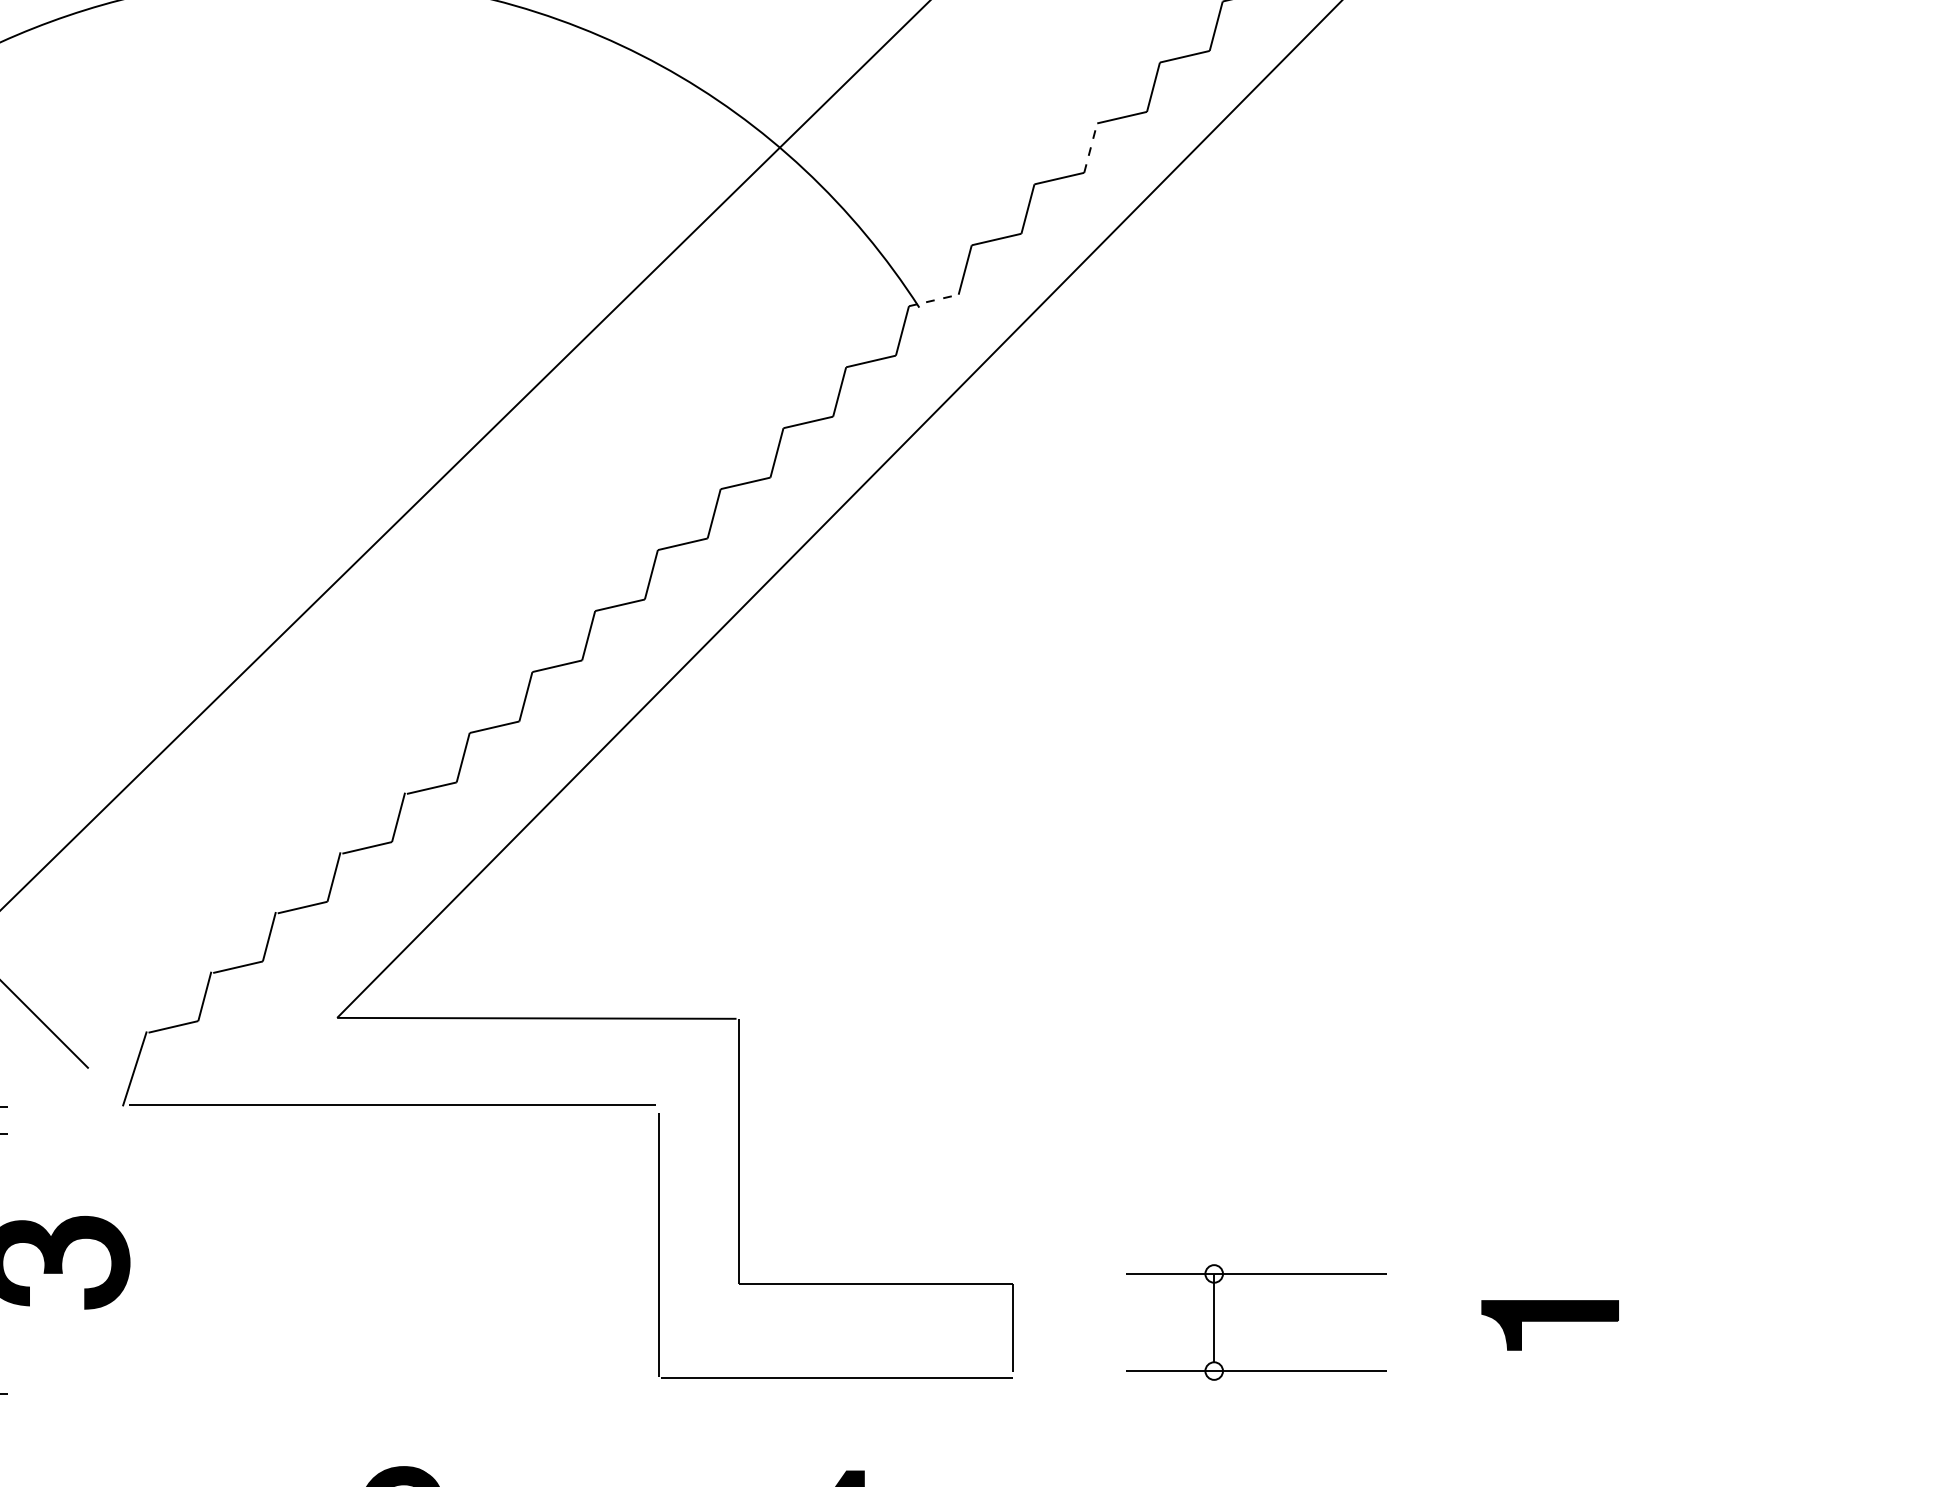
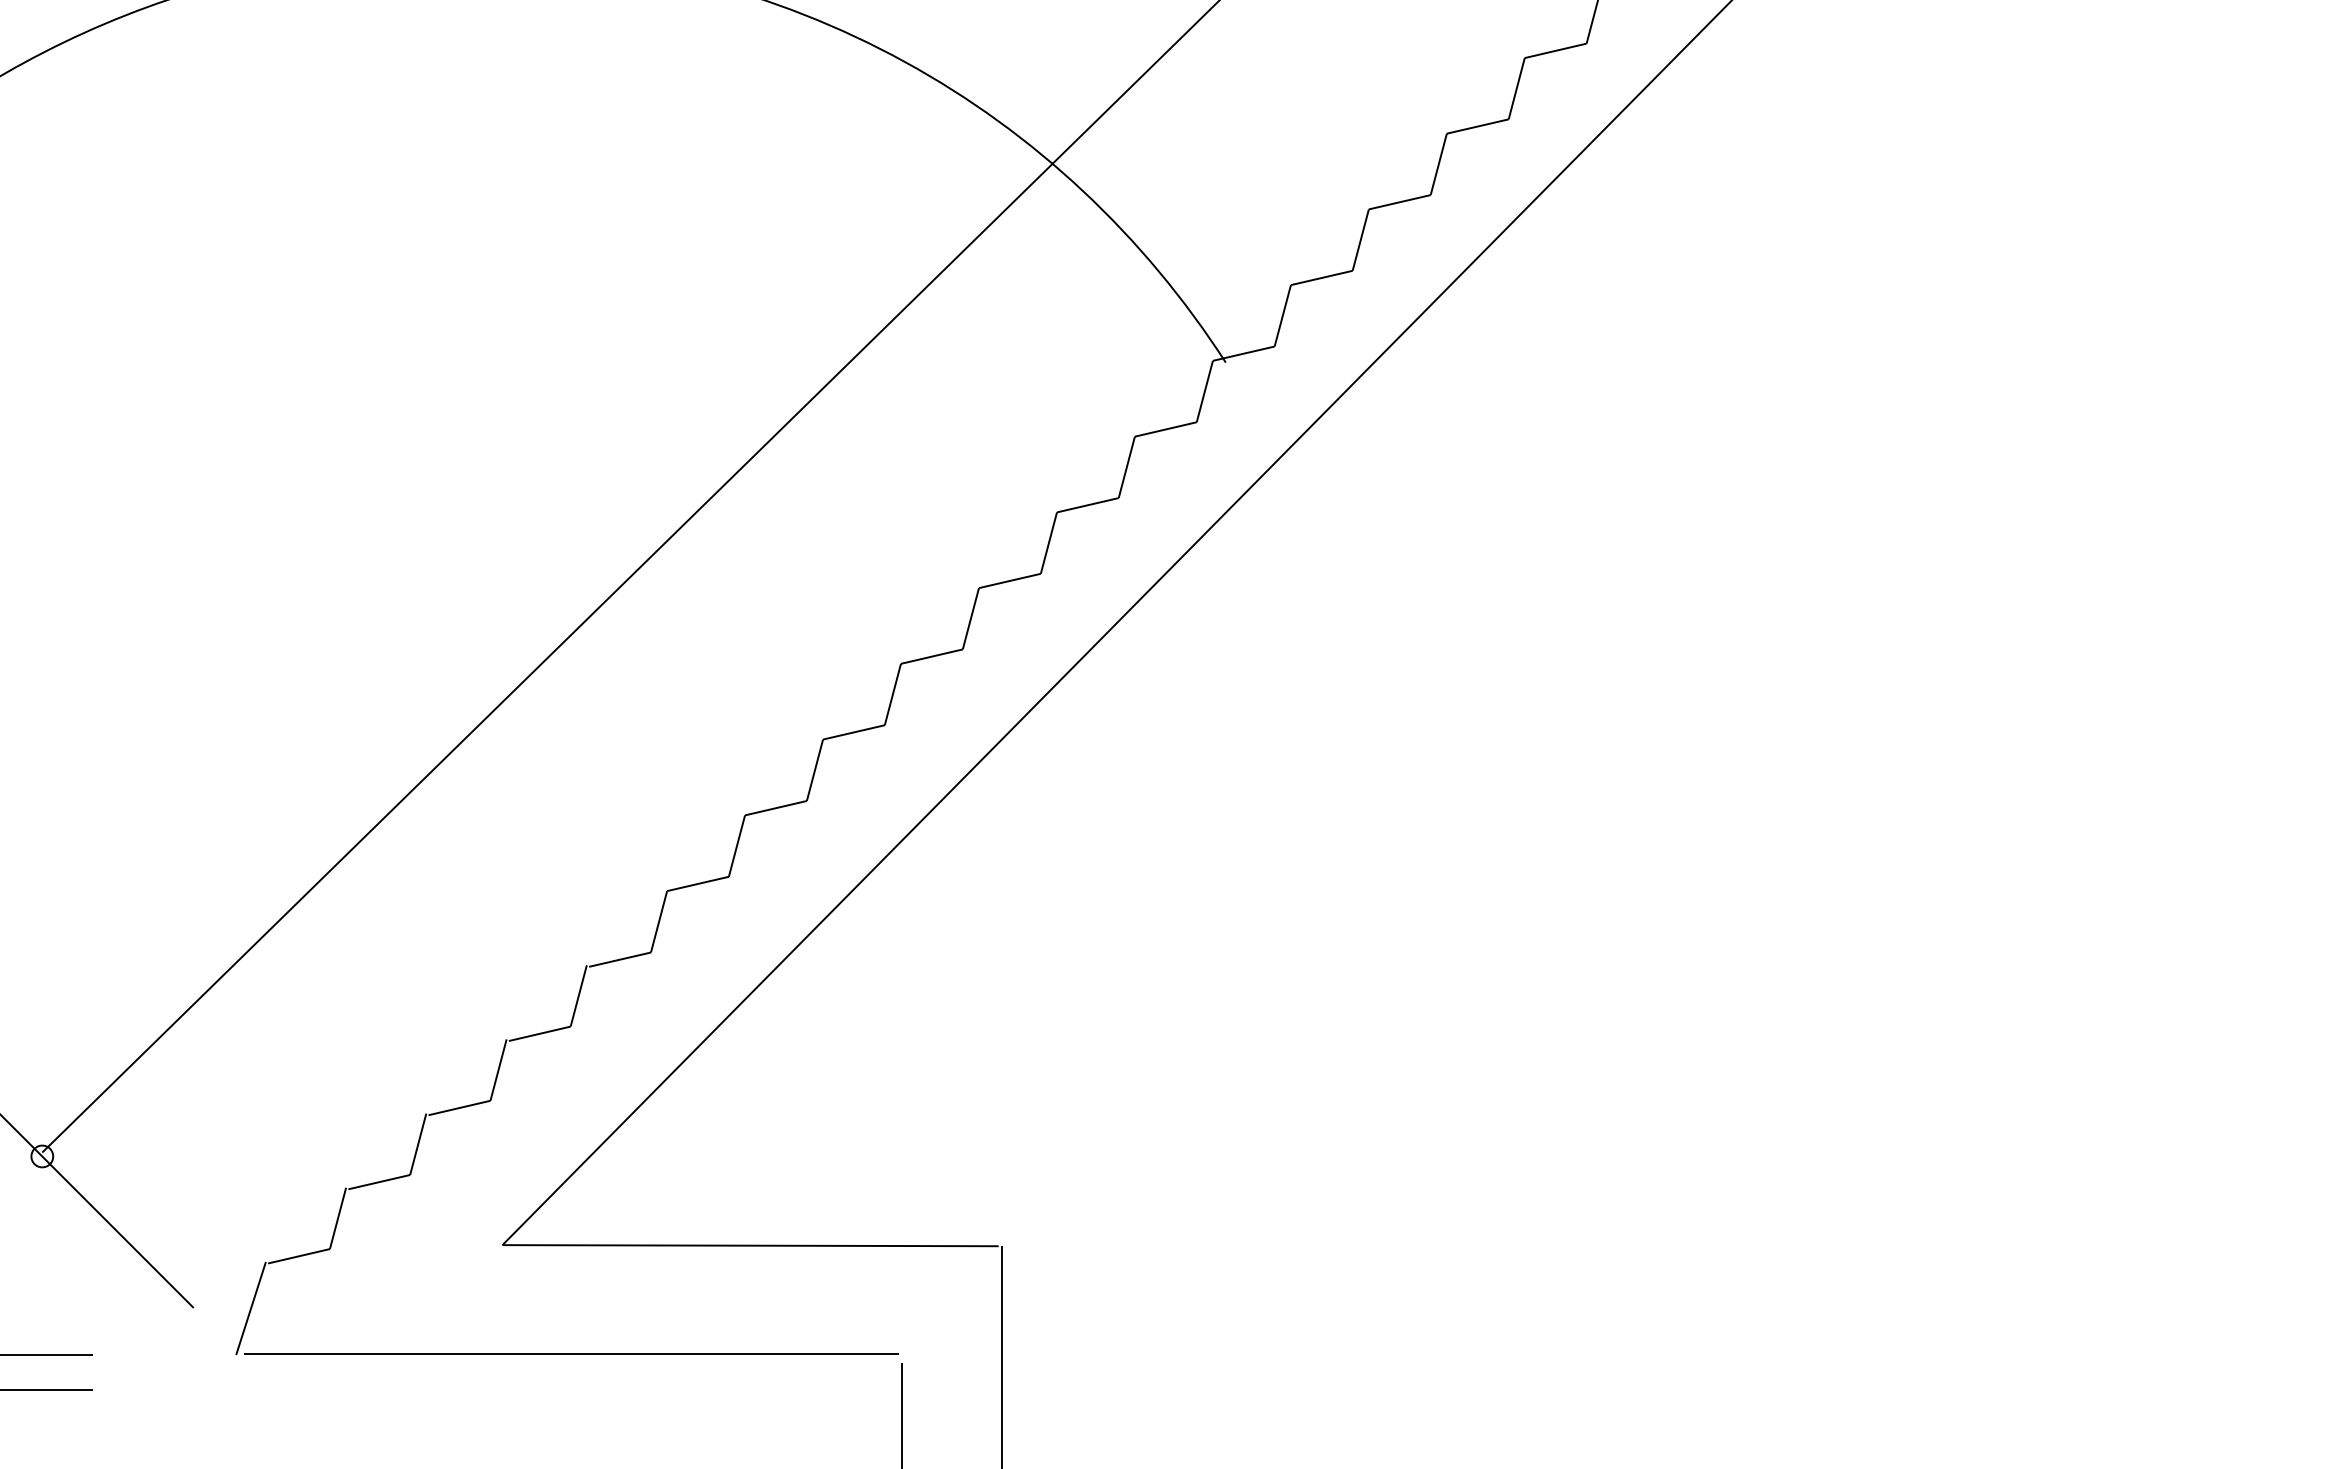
line: (1090, 148) -> (1438, 164), dashed -> solid
line: (933, 300) -> (1243, 353), dashed -> solid

